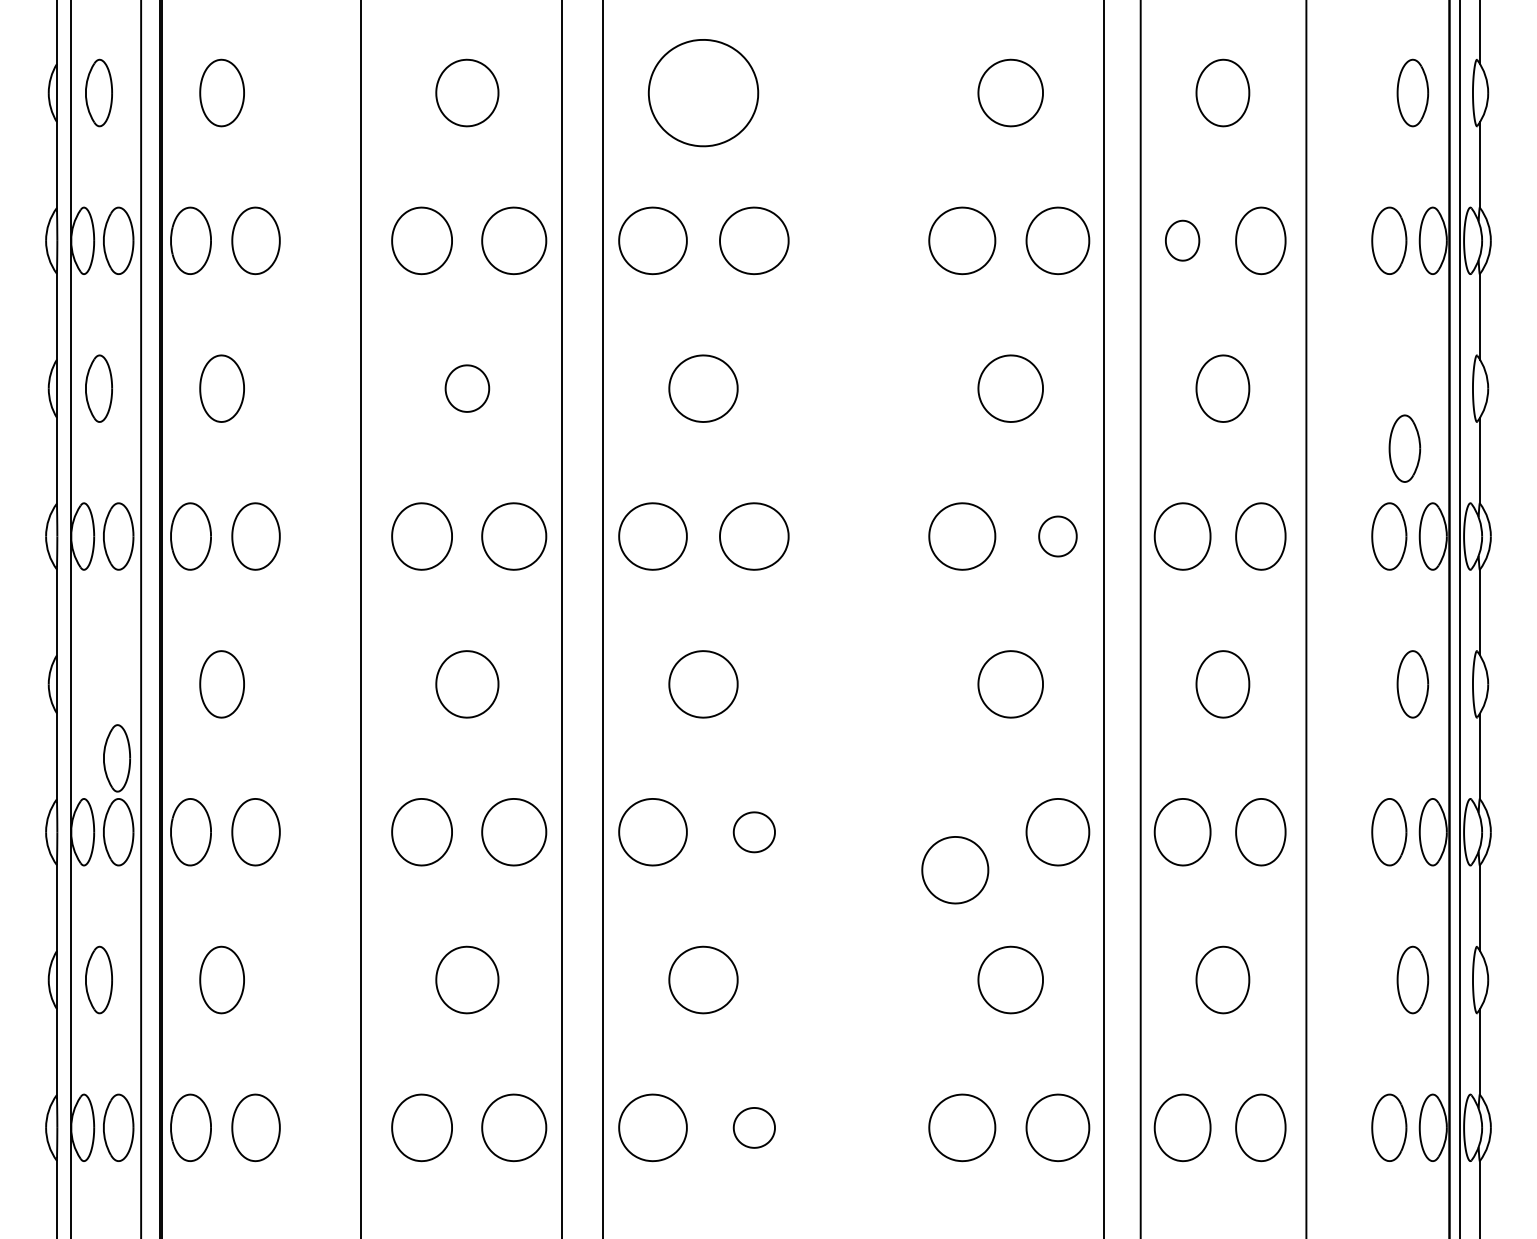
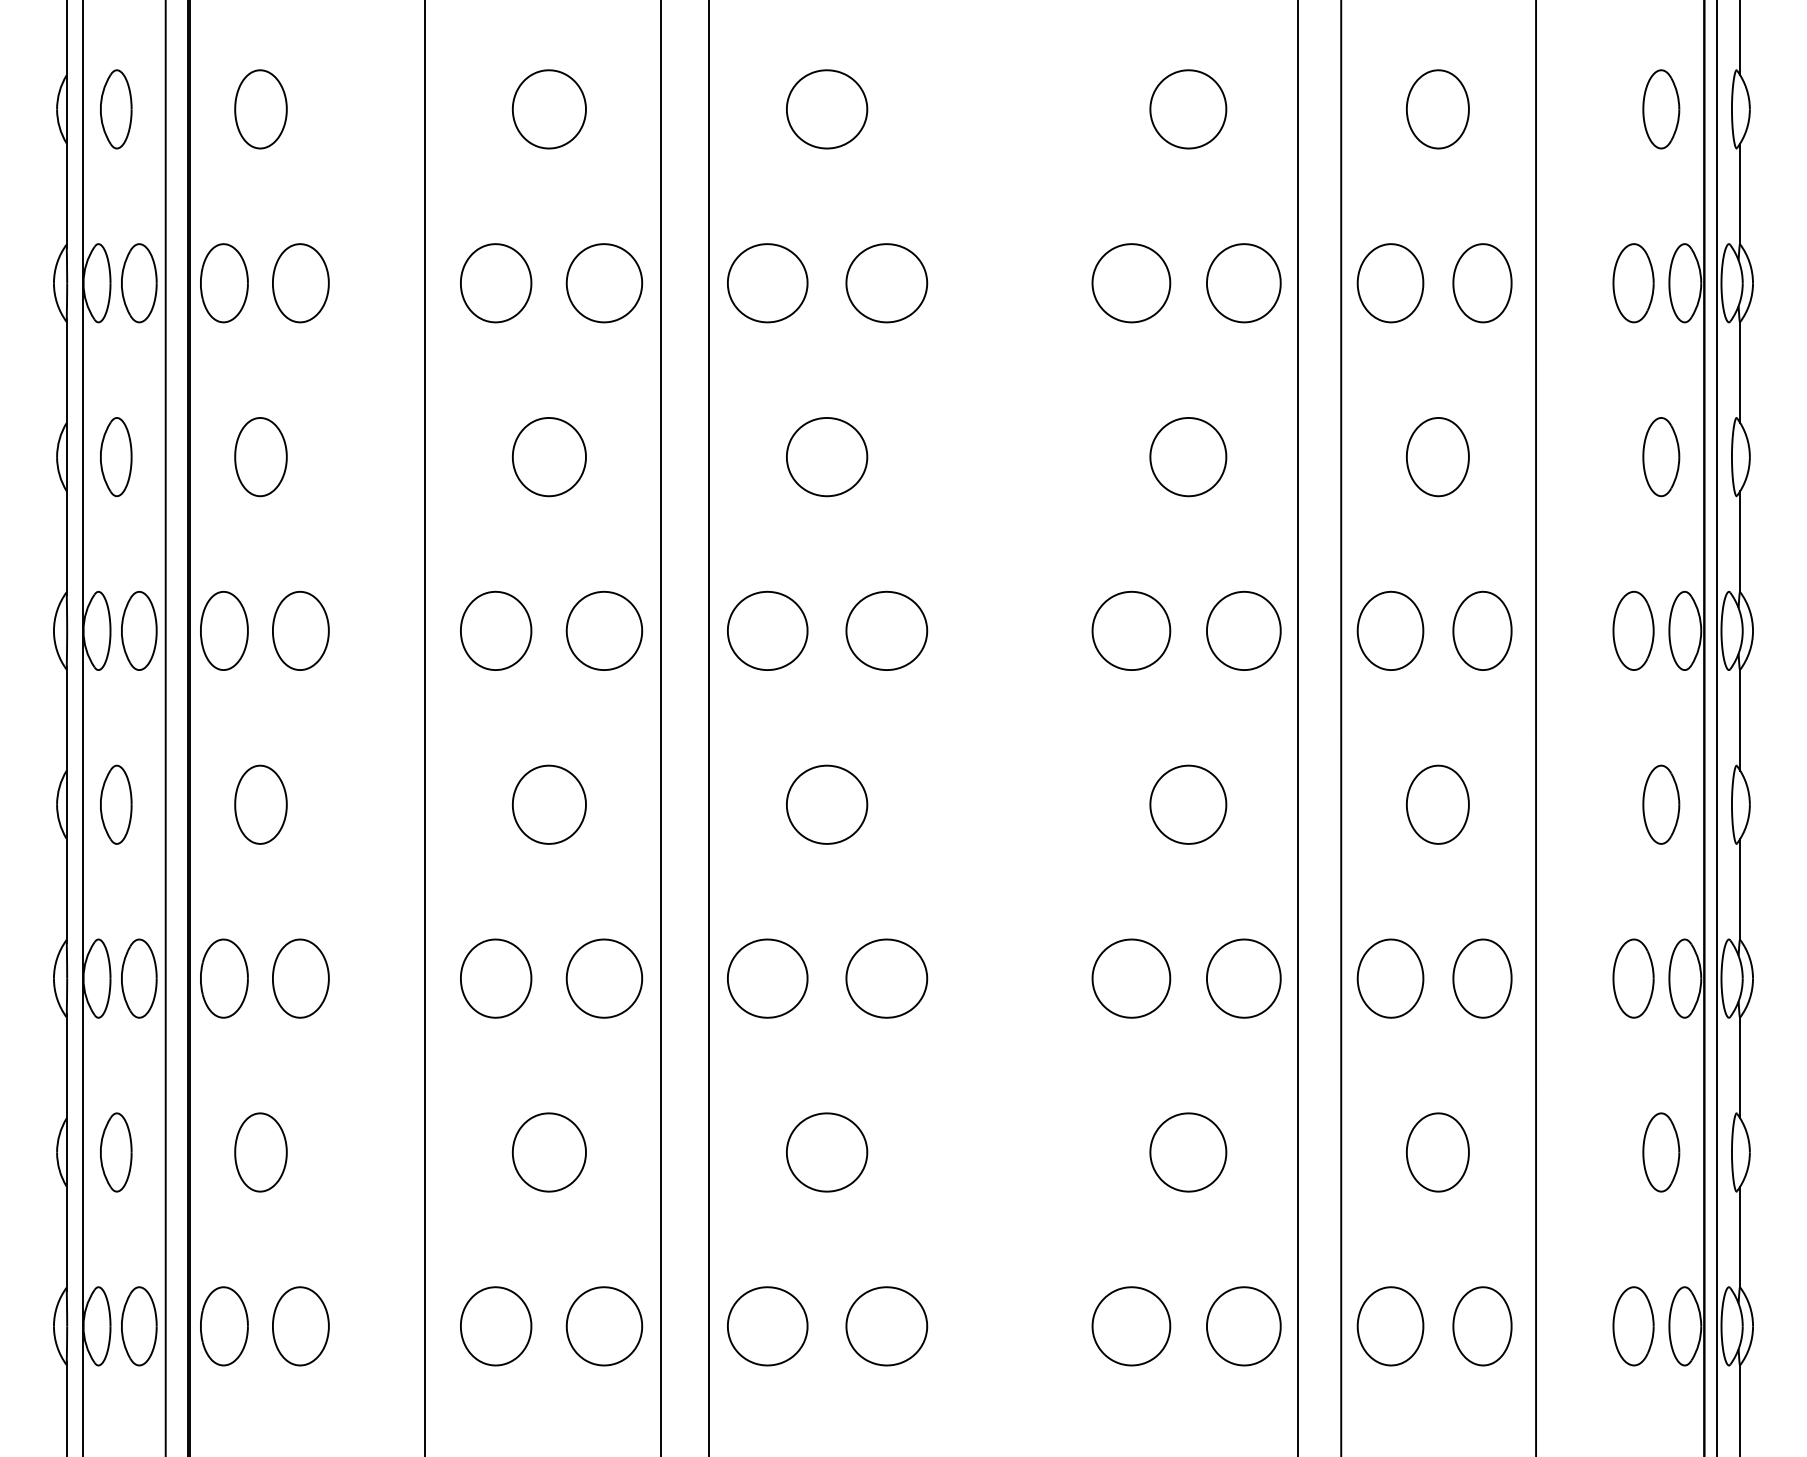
part: (703, 92) -> (827, 108), size x0.62
part: (1182, 240) -> (1390, 282), size x1.67
part: (467, 388) -> (549, 456), size x1.43
part: (1404, 448) -> (1660, 456), moved
part: (1057, 536) -> (1243, 630), size x1.67
part: (116, 758) -> (115, 804), moved
part: (754, 832) -> (887, 978), size x1.67
part: (955, 870) -> (1131, 978), moved
part: (754, 1127) -> (887, 1325), size x1.67

